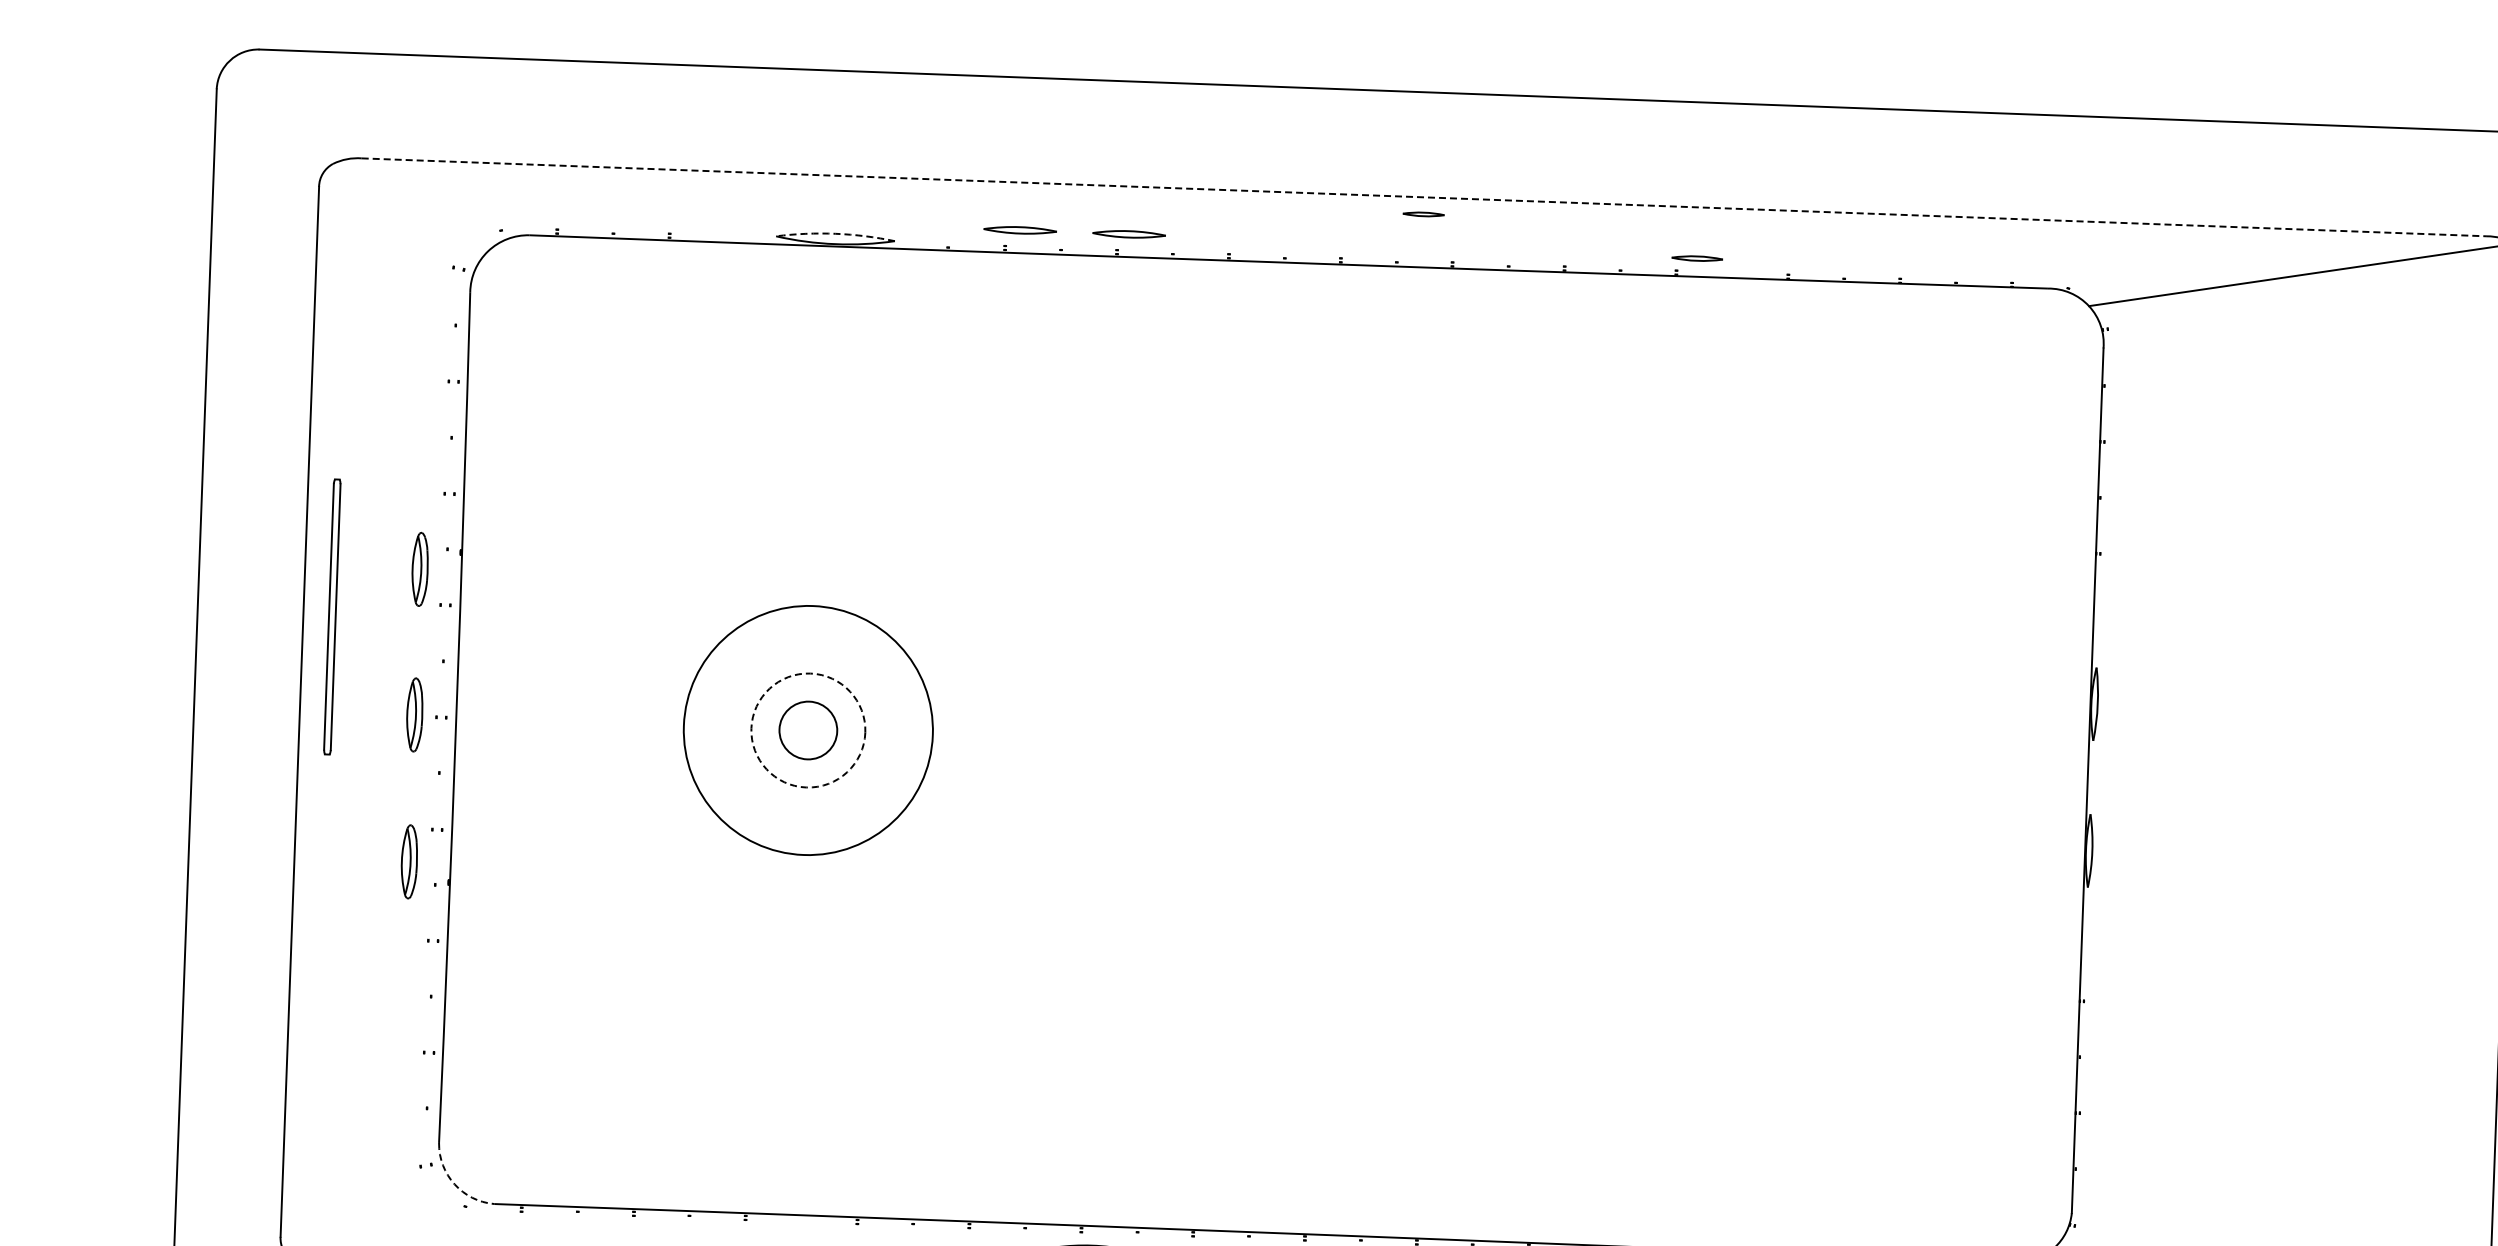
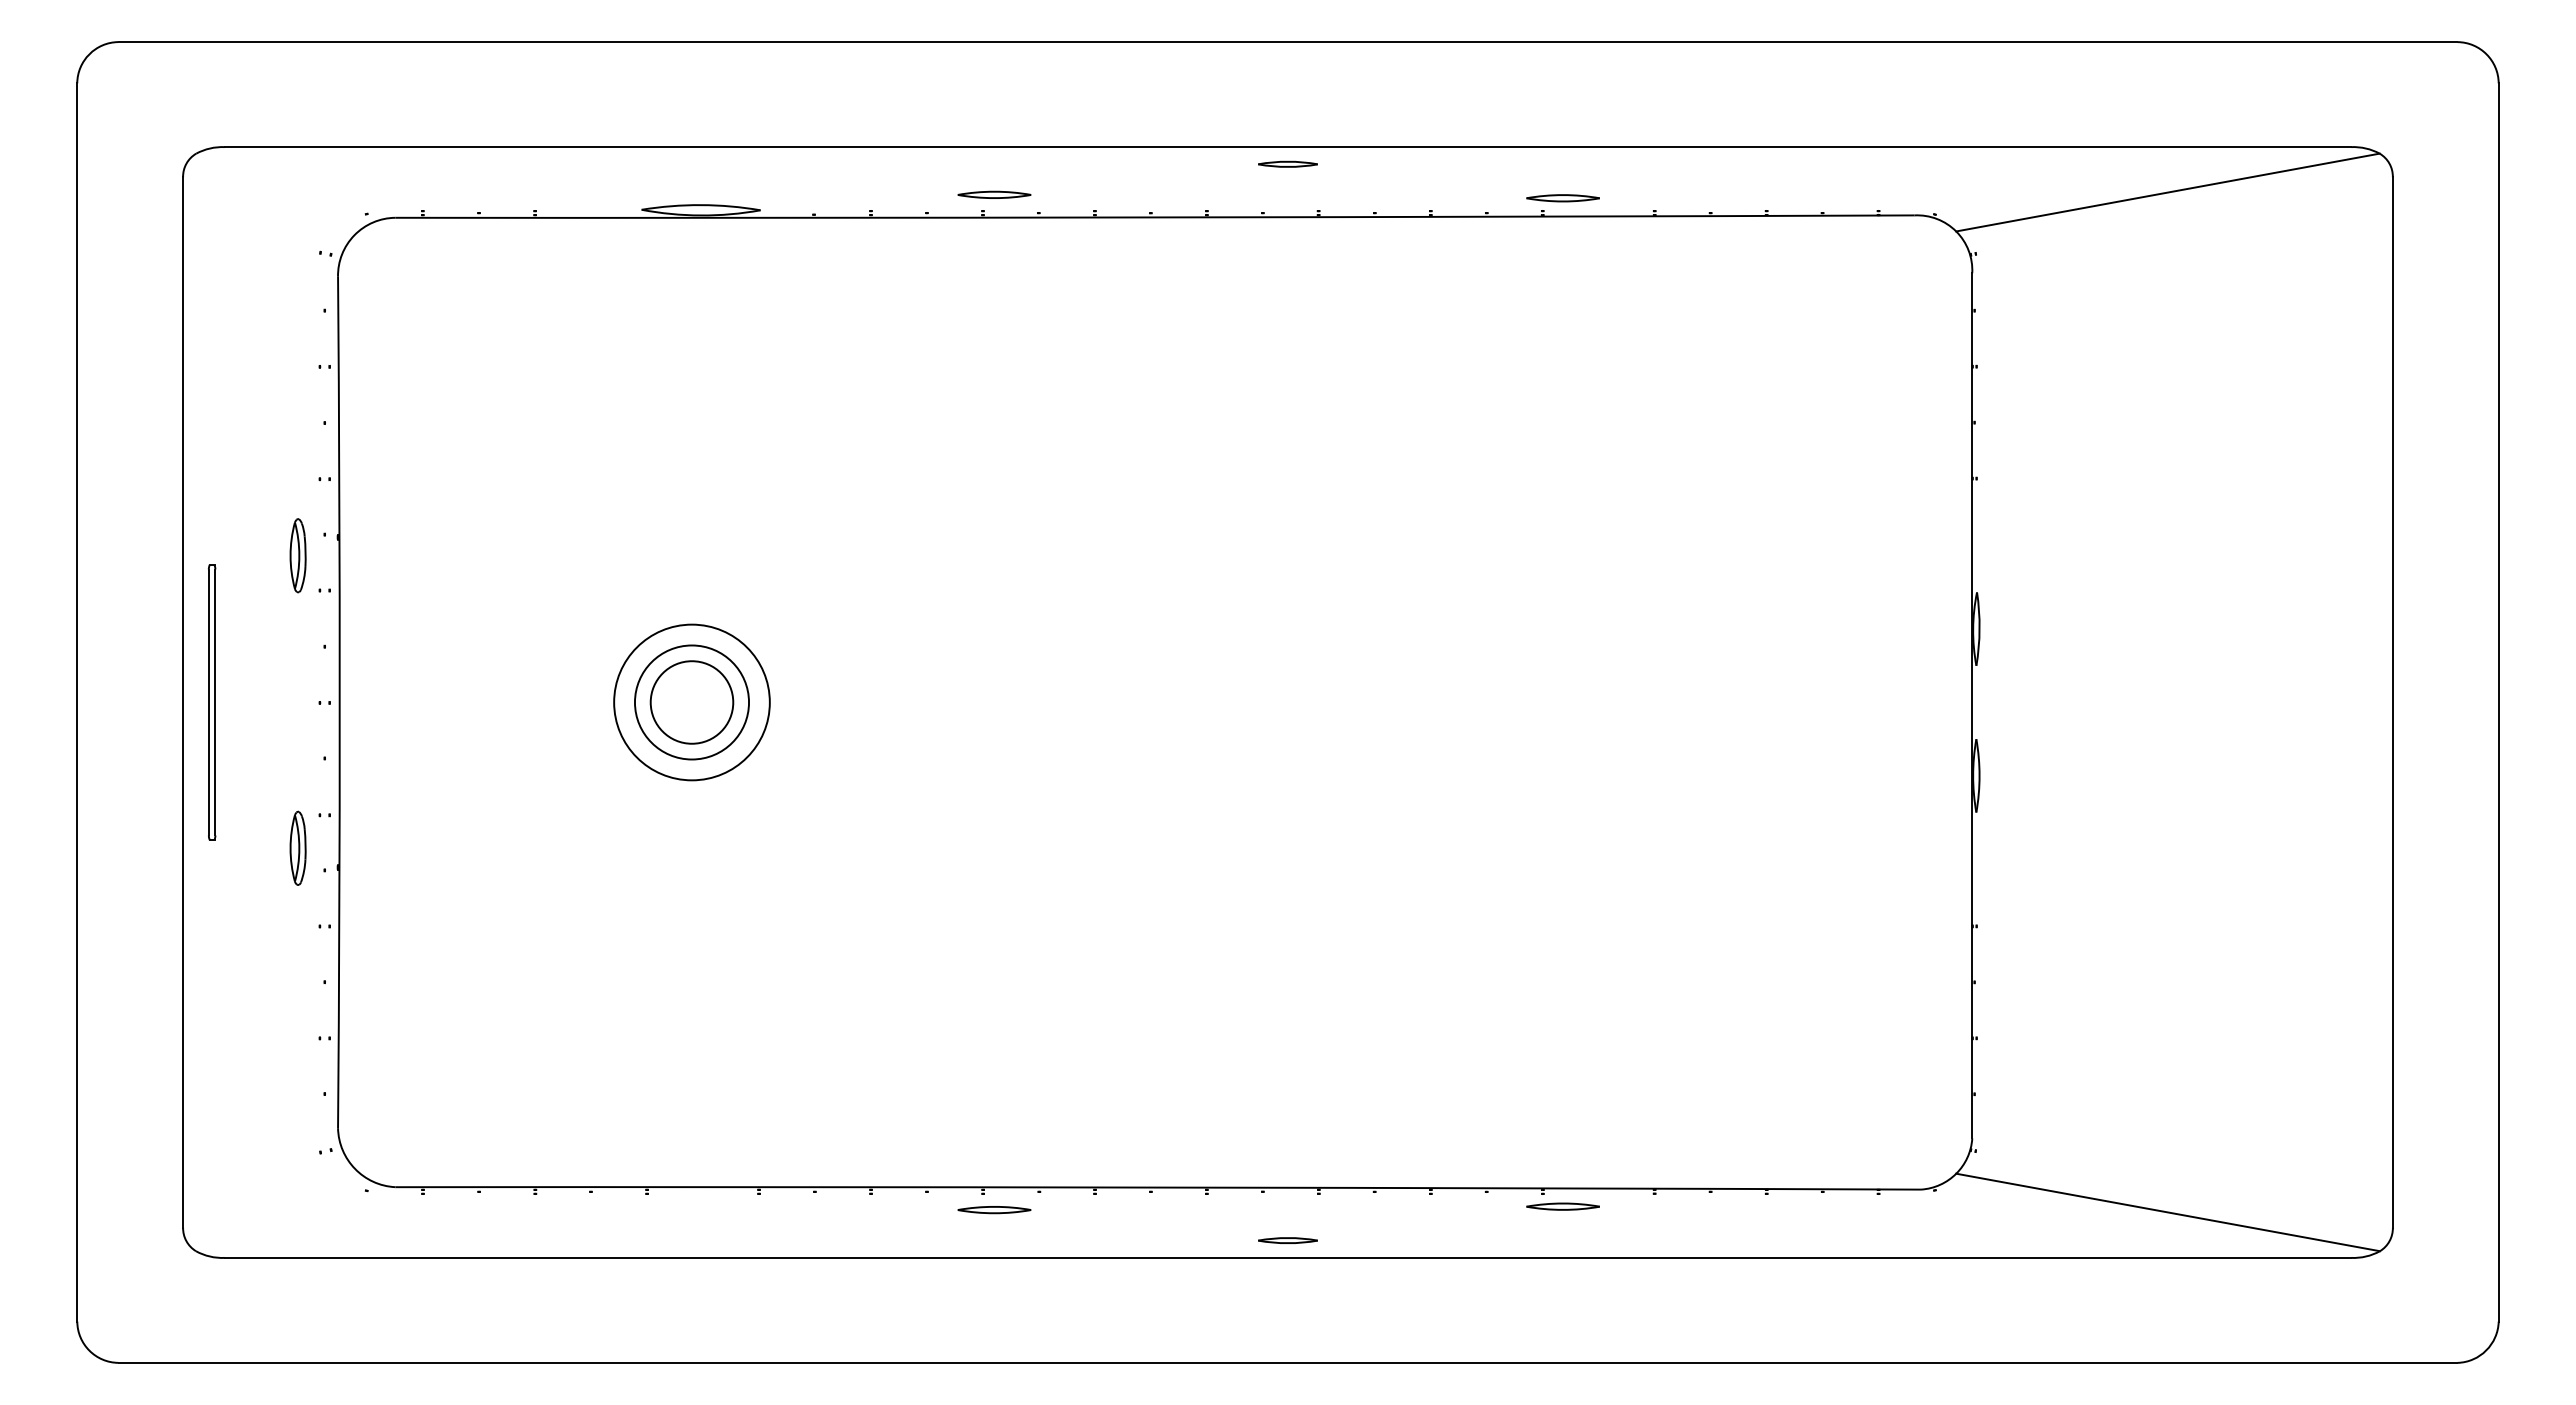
line: (1424, 197) -> (1288, 147), dashed -> solid
part: (1423, 213) -> (1287, 163), size x1.43
part: (1020, 229) -> (885, 194), removed
arc: (836, 234) -> (701, 205), dashed -> solid
part: (1696, 258) -> (1562, 198), size x1.43
part: (332, 617) -> (212, 702), moved
part: (414, 714) -> (297, 700), removed
circle: (807, 730) -> (691, 702), dashed -> solid
circle: (807, 730) -> (691, 702), size x0.62
circle: (807, 730) -> (691, 702), size x1.43
arc: (455, 1183) -> (355, 1168), dashed -> solid

